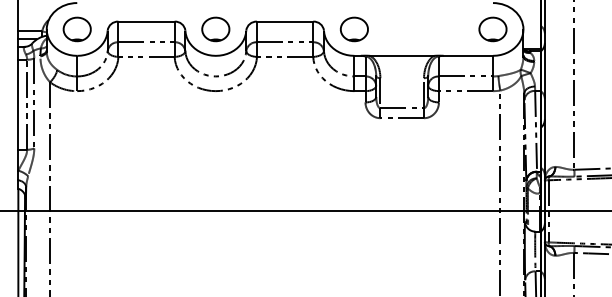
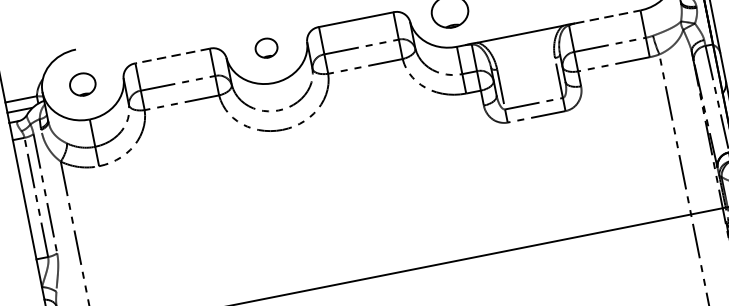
line: (146, 21) -> (172, 55), solid -> dashed
part: (76, 29) -> (81, 84), size x0.7
part: (215, 29) -> (266, 48), size x0.6
line: (468, 55) -> (607, 16), solid -> dashed

